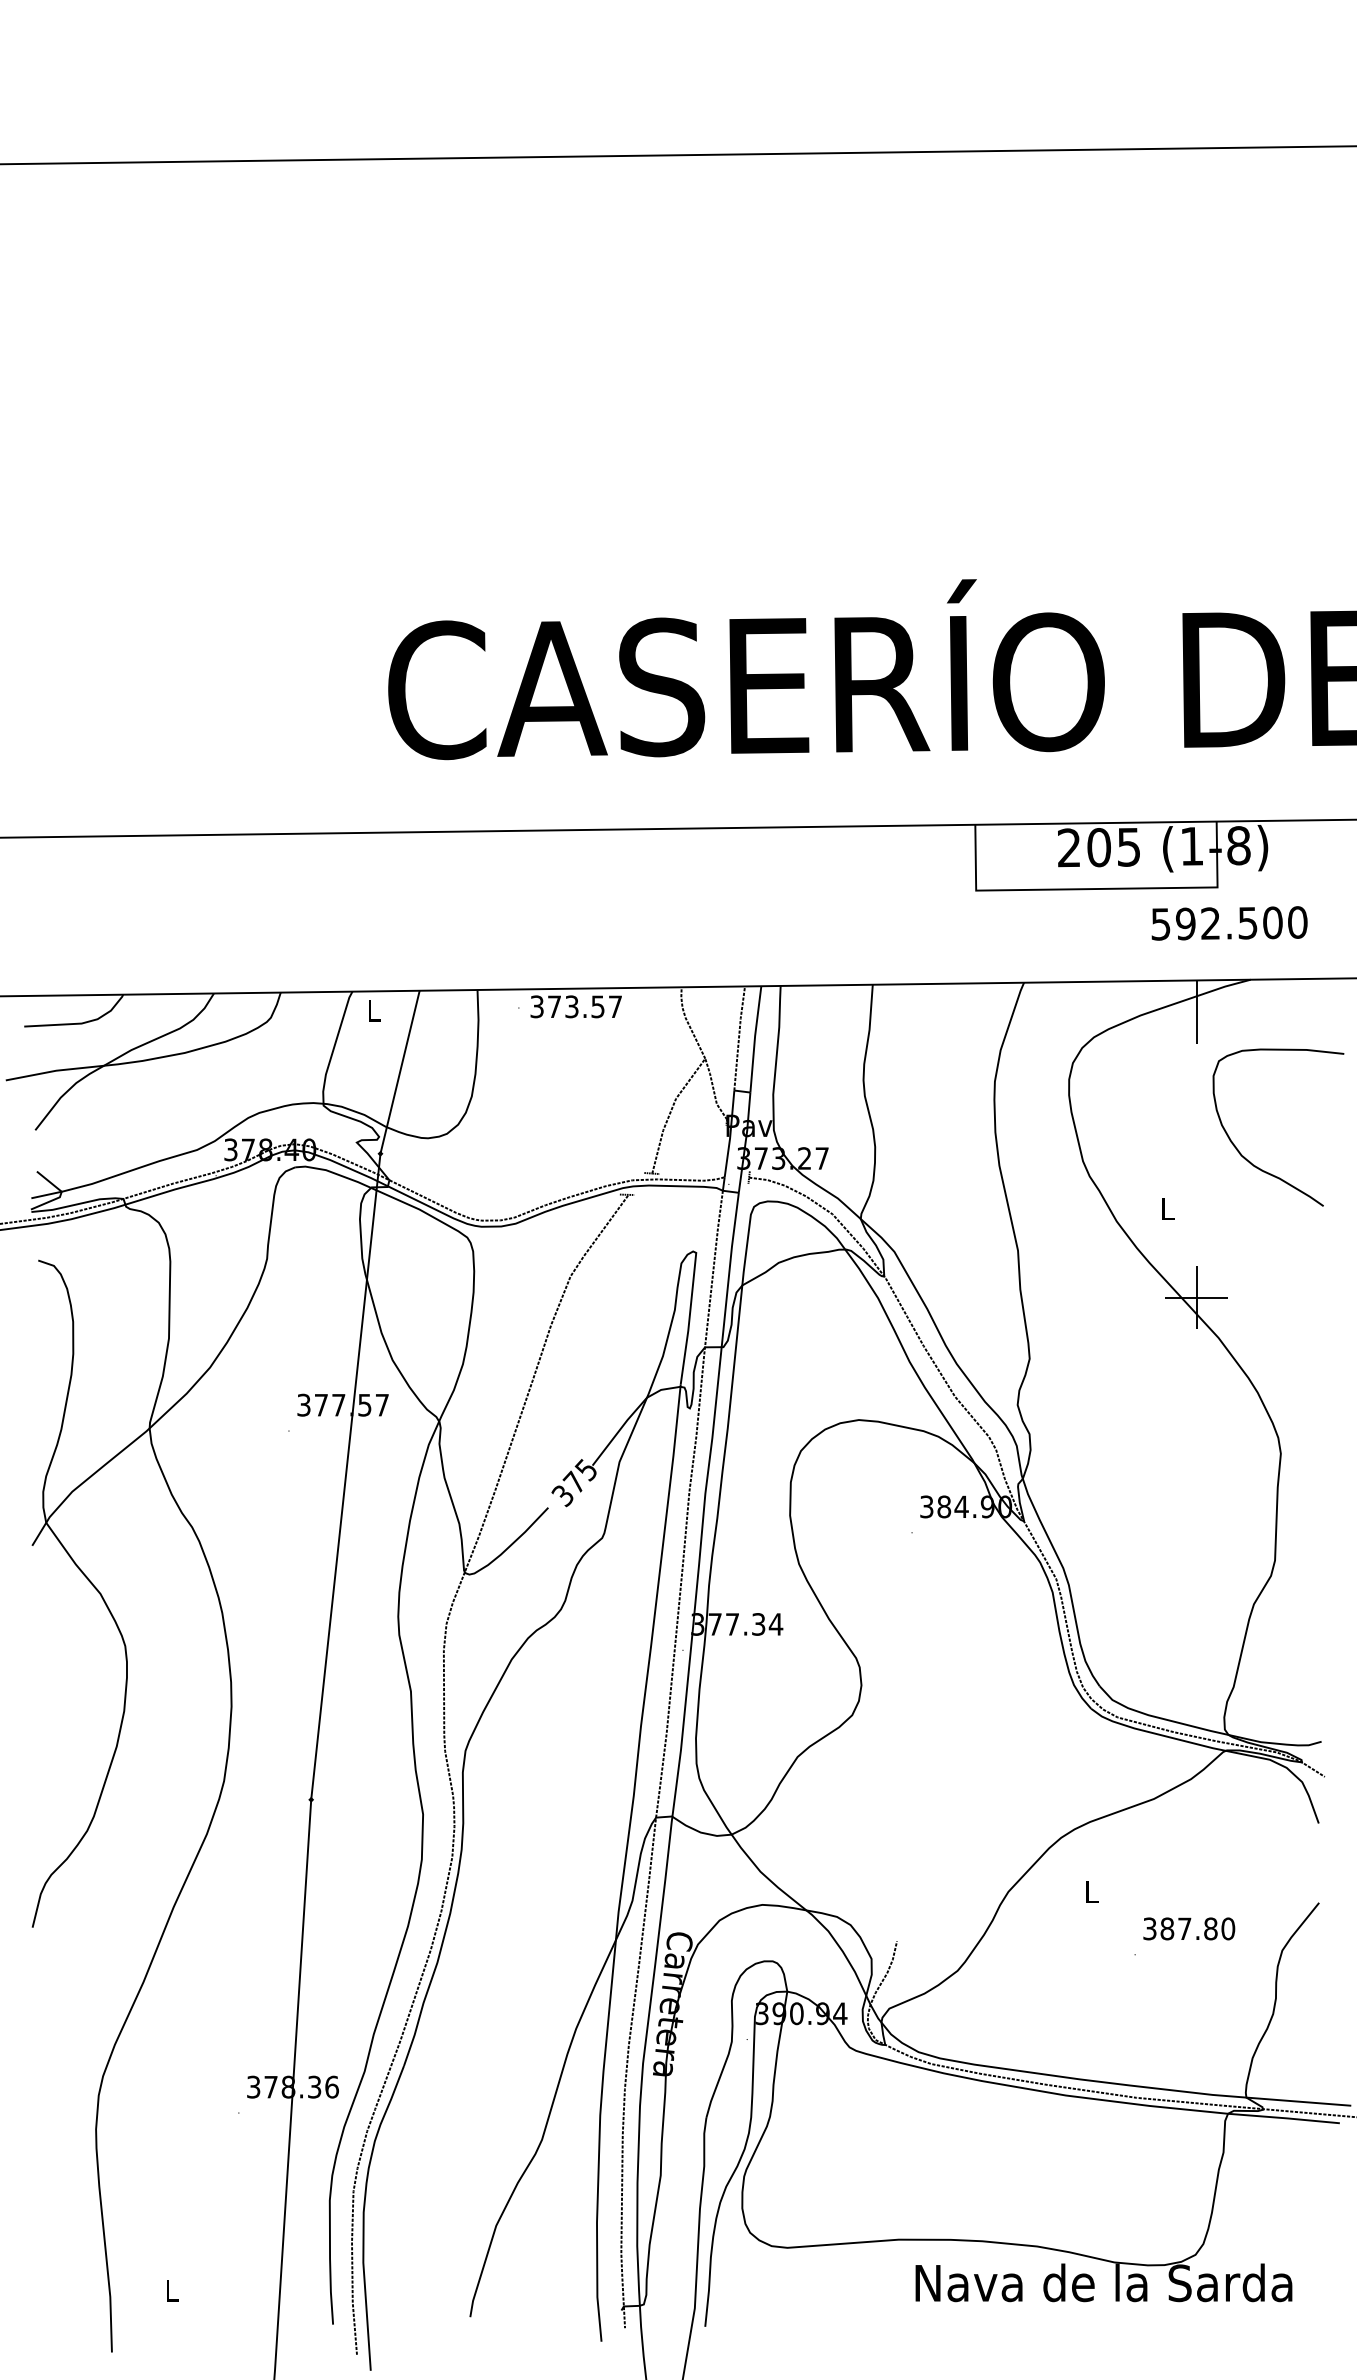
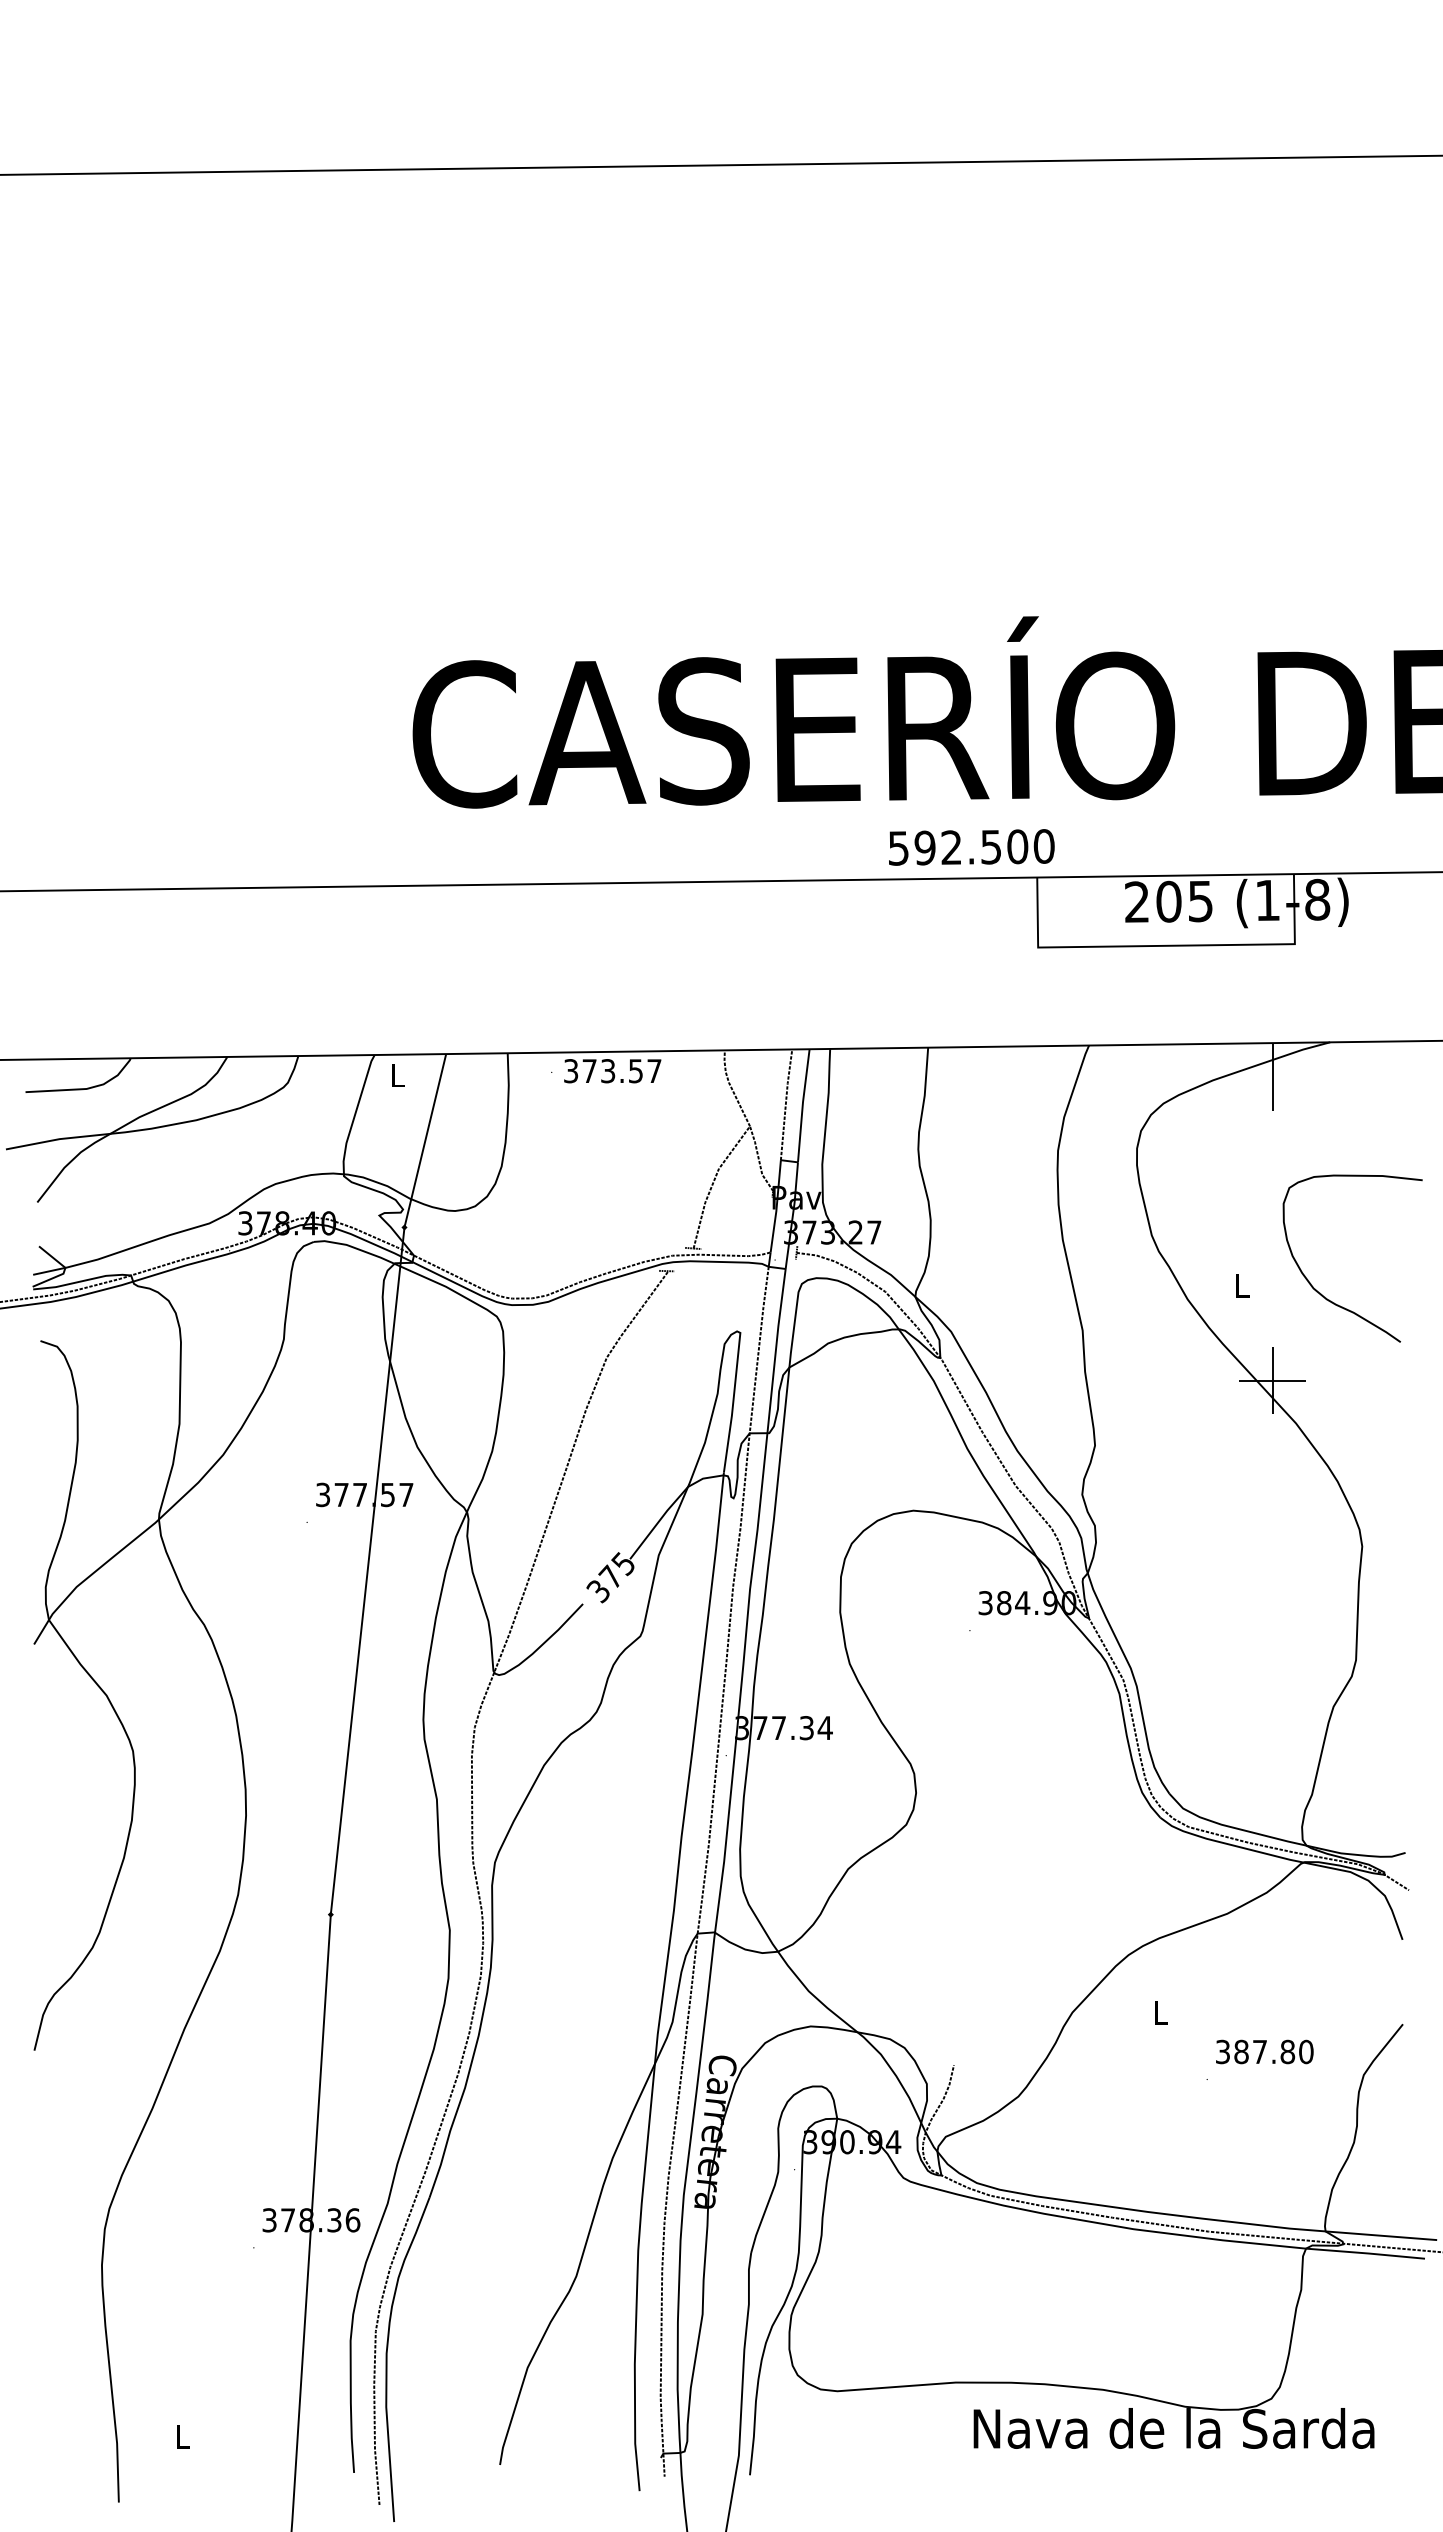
text: (1229, 923) -> (971, 847), moved
curve: (1248, 1159) -> (1320, 1292), moved

